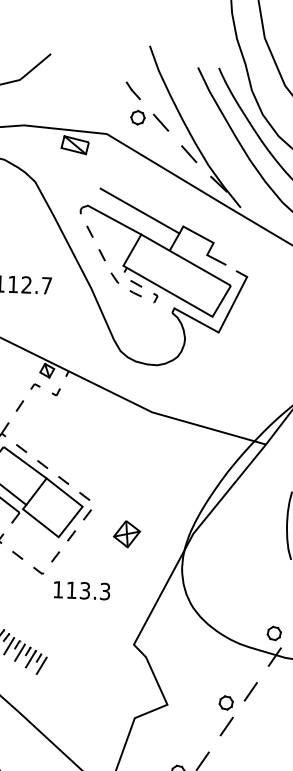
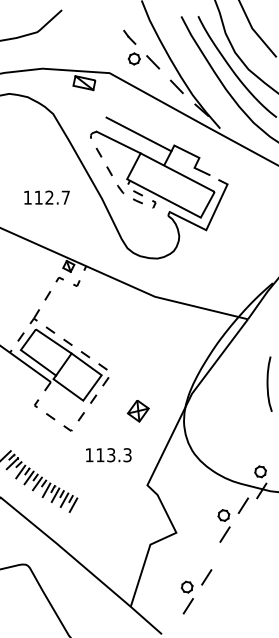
part: (125, 534) -> (137, 411), moved
text: (81, 591) -> (108, 455), moved
part: (237, 708) -> (233, 519), moved

